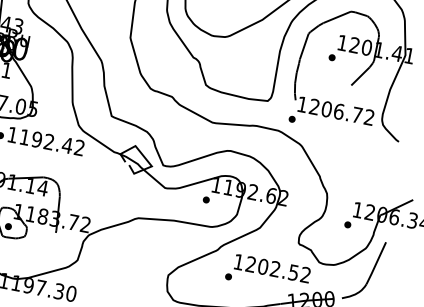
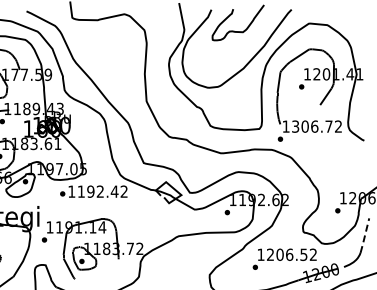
text: (314, 106) -> (295, 126), 1206.72 -> 1306.72
line: (377, 263) -> (365, 235), solid -> dashed
text: (275, 268) -> (289, 254), 1202.52 -> 1206.52

